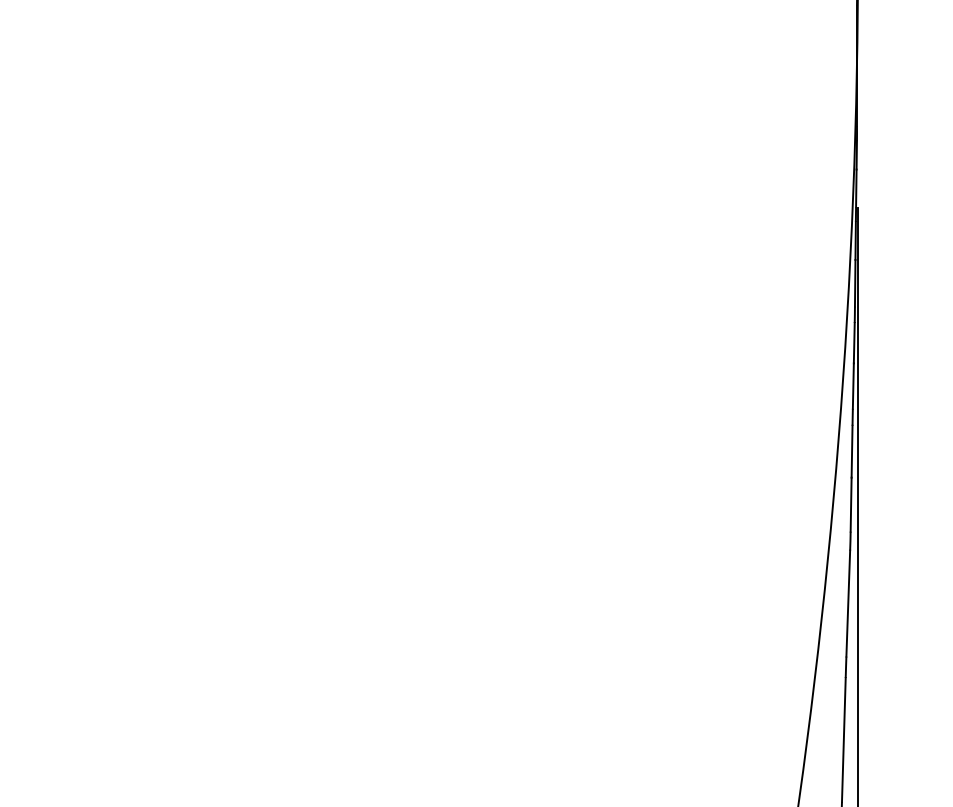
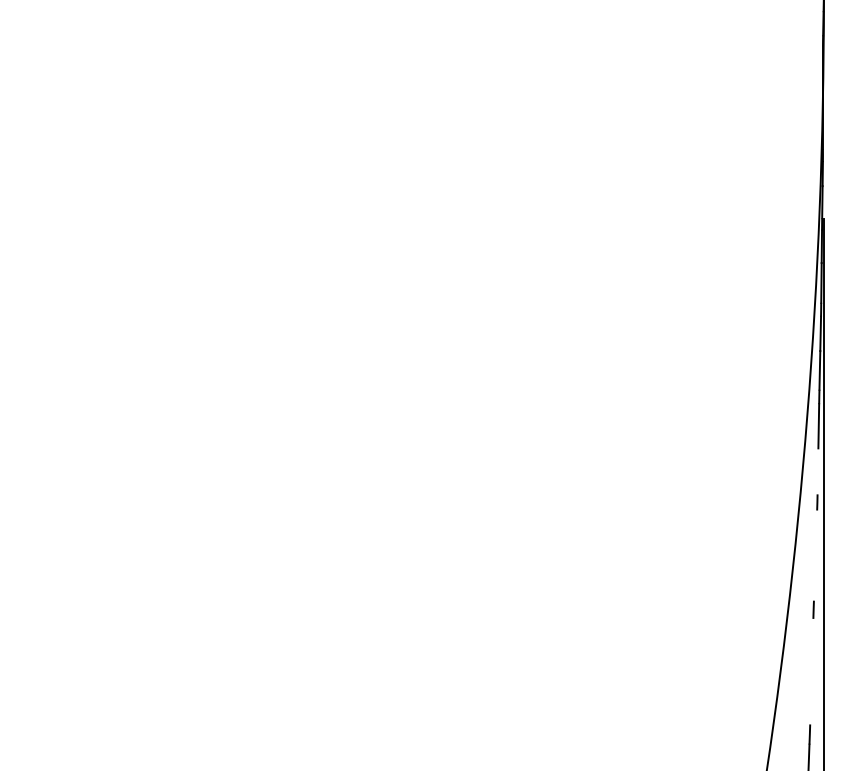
line: (850, 504) -> (817, 471), removed
line: (848, 603) -> (815, 555), removed
line: (843, 739) -> (811, 671), removed

